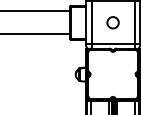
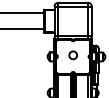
circle: (112, 22) -> (72, 55), moved

